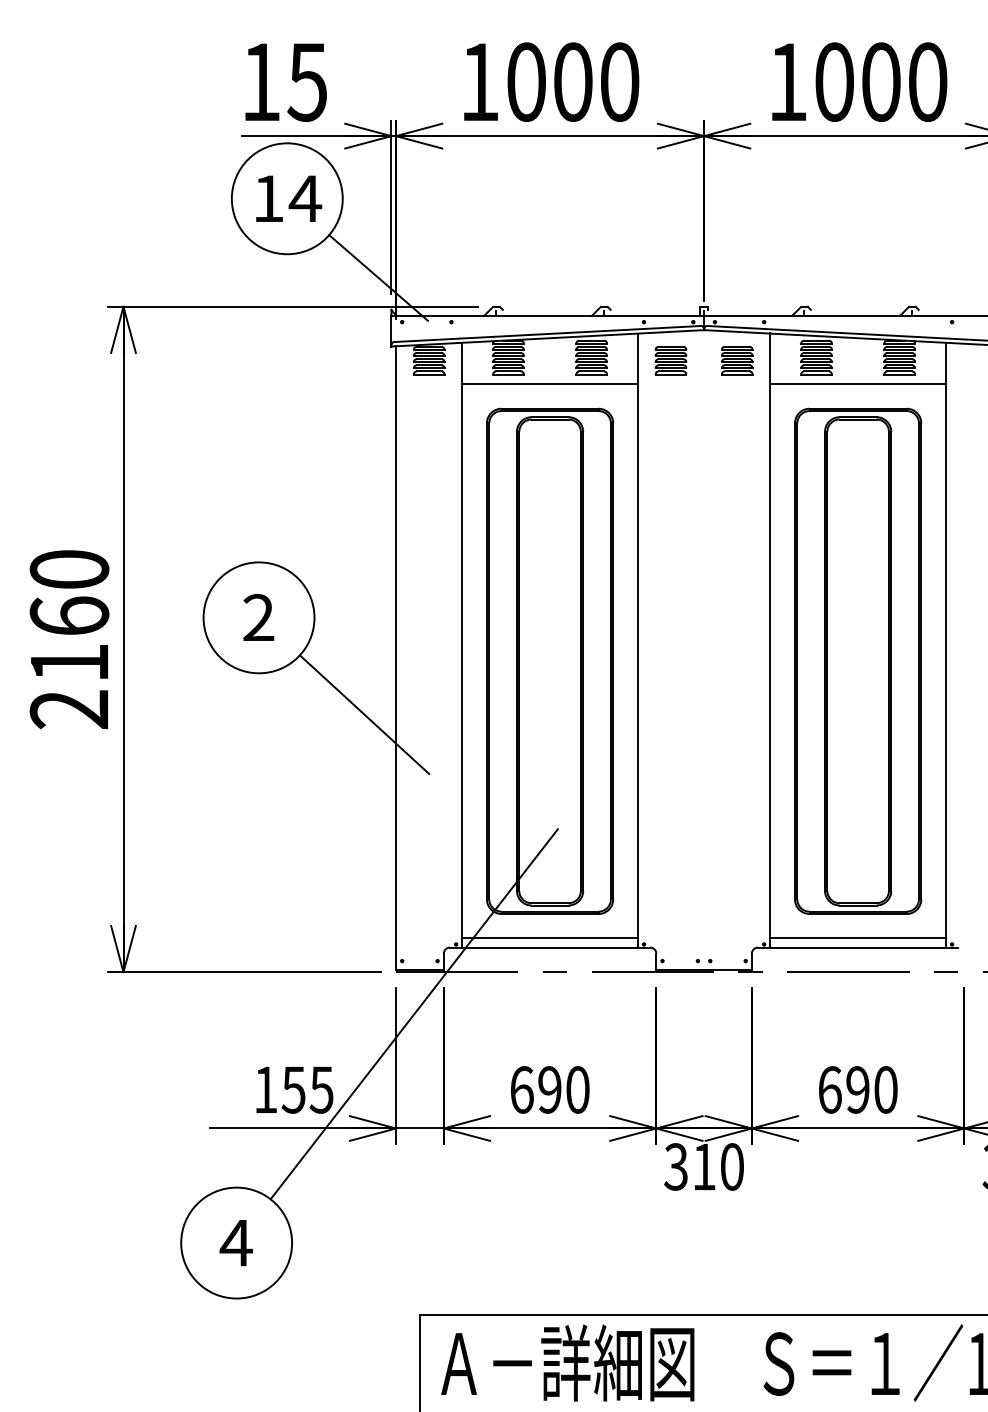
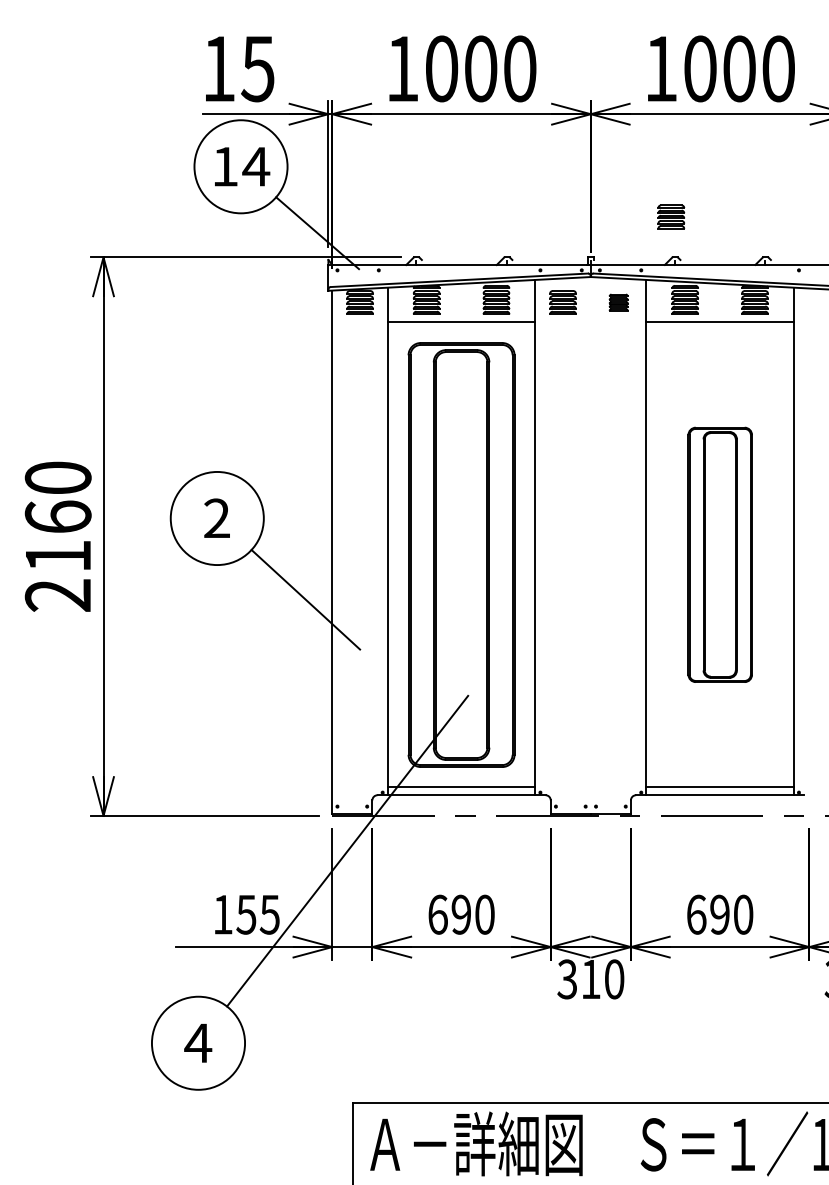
part: (799, 258) -> (670, 216), added
part: (737, 360) -> (618, 302), size x0.7
part: (858, 660) -> (720, 554), size x0.6

